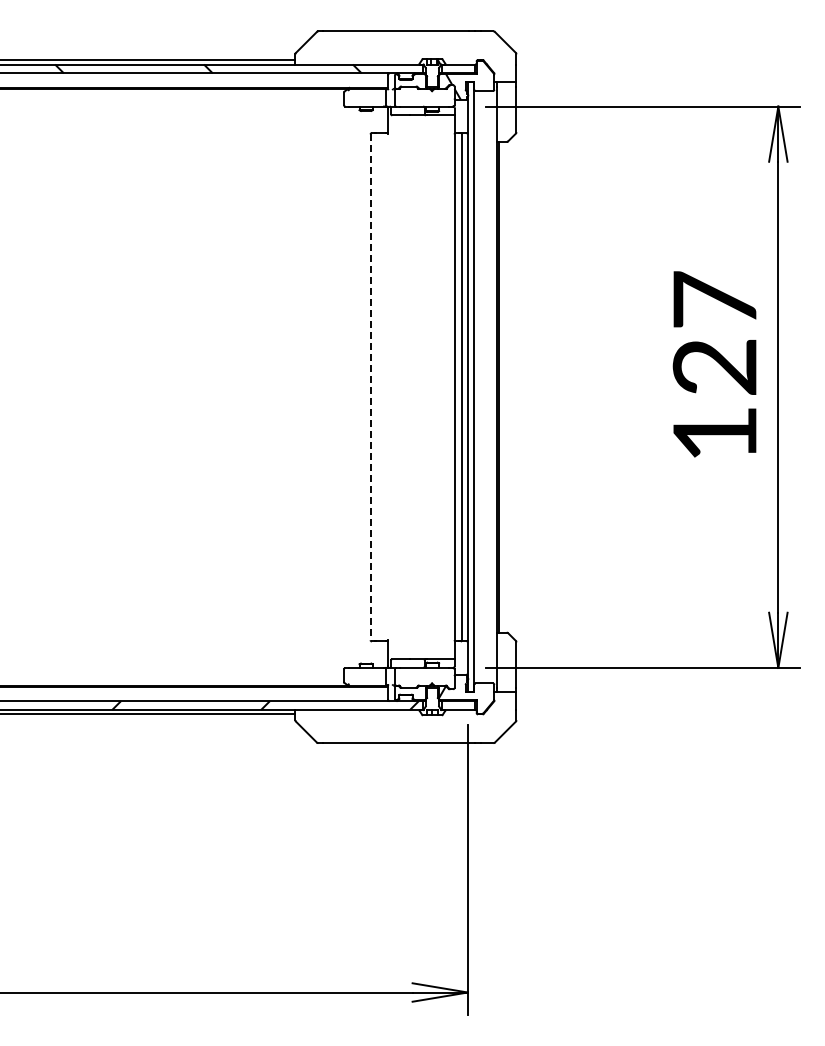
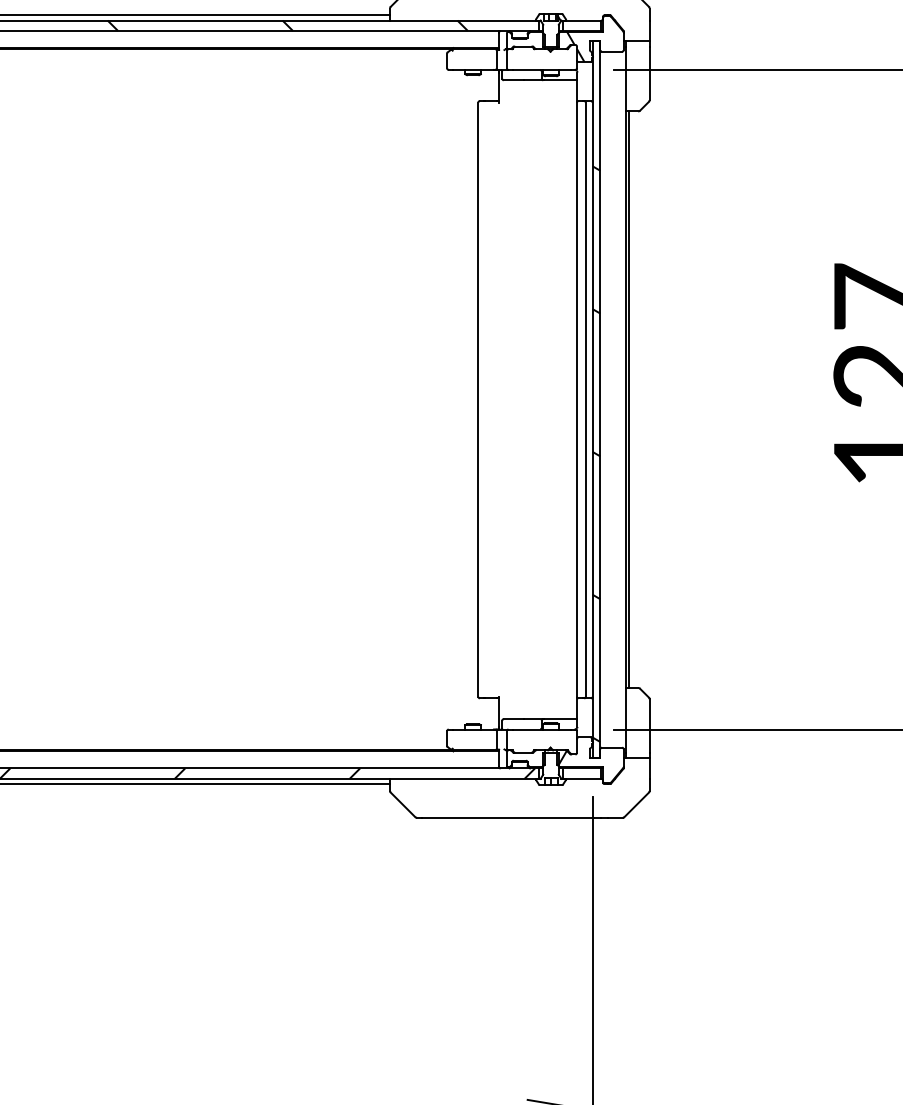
line: (370, 387) -> (478, 399), dashed -> solid
hatch: (470, 433) -> (595, 454), added

